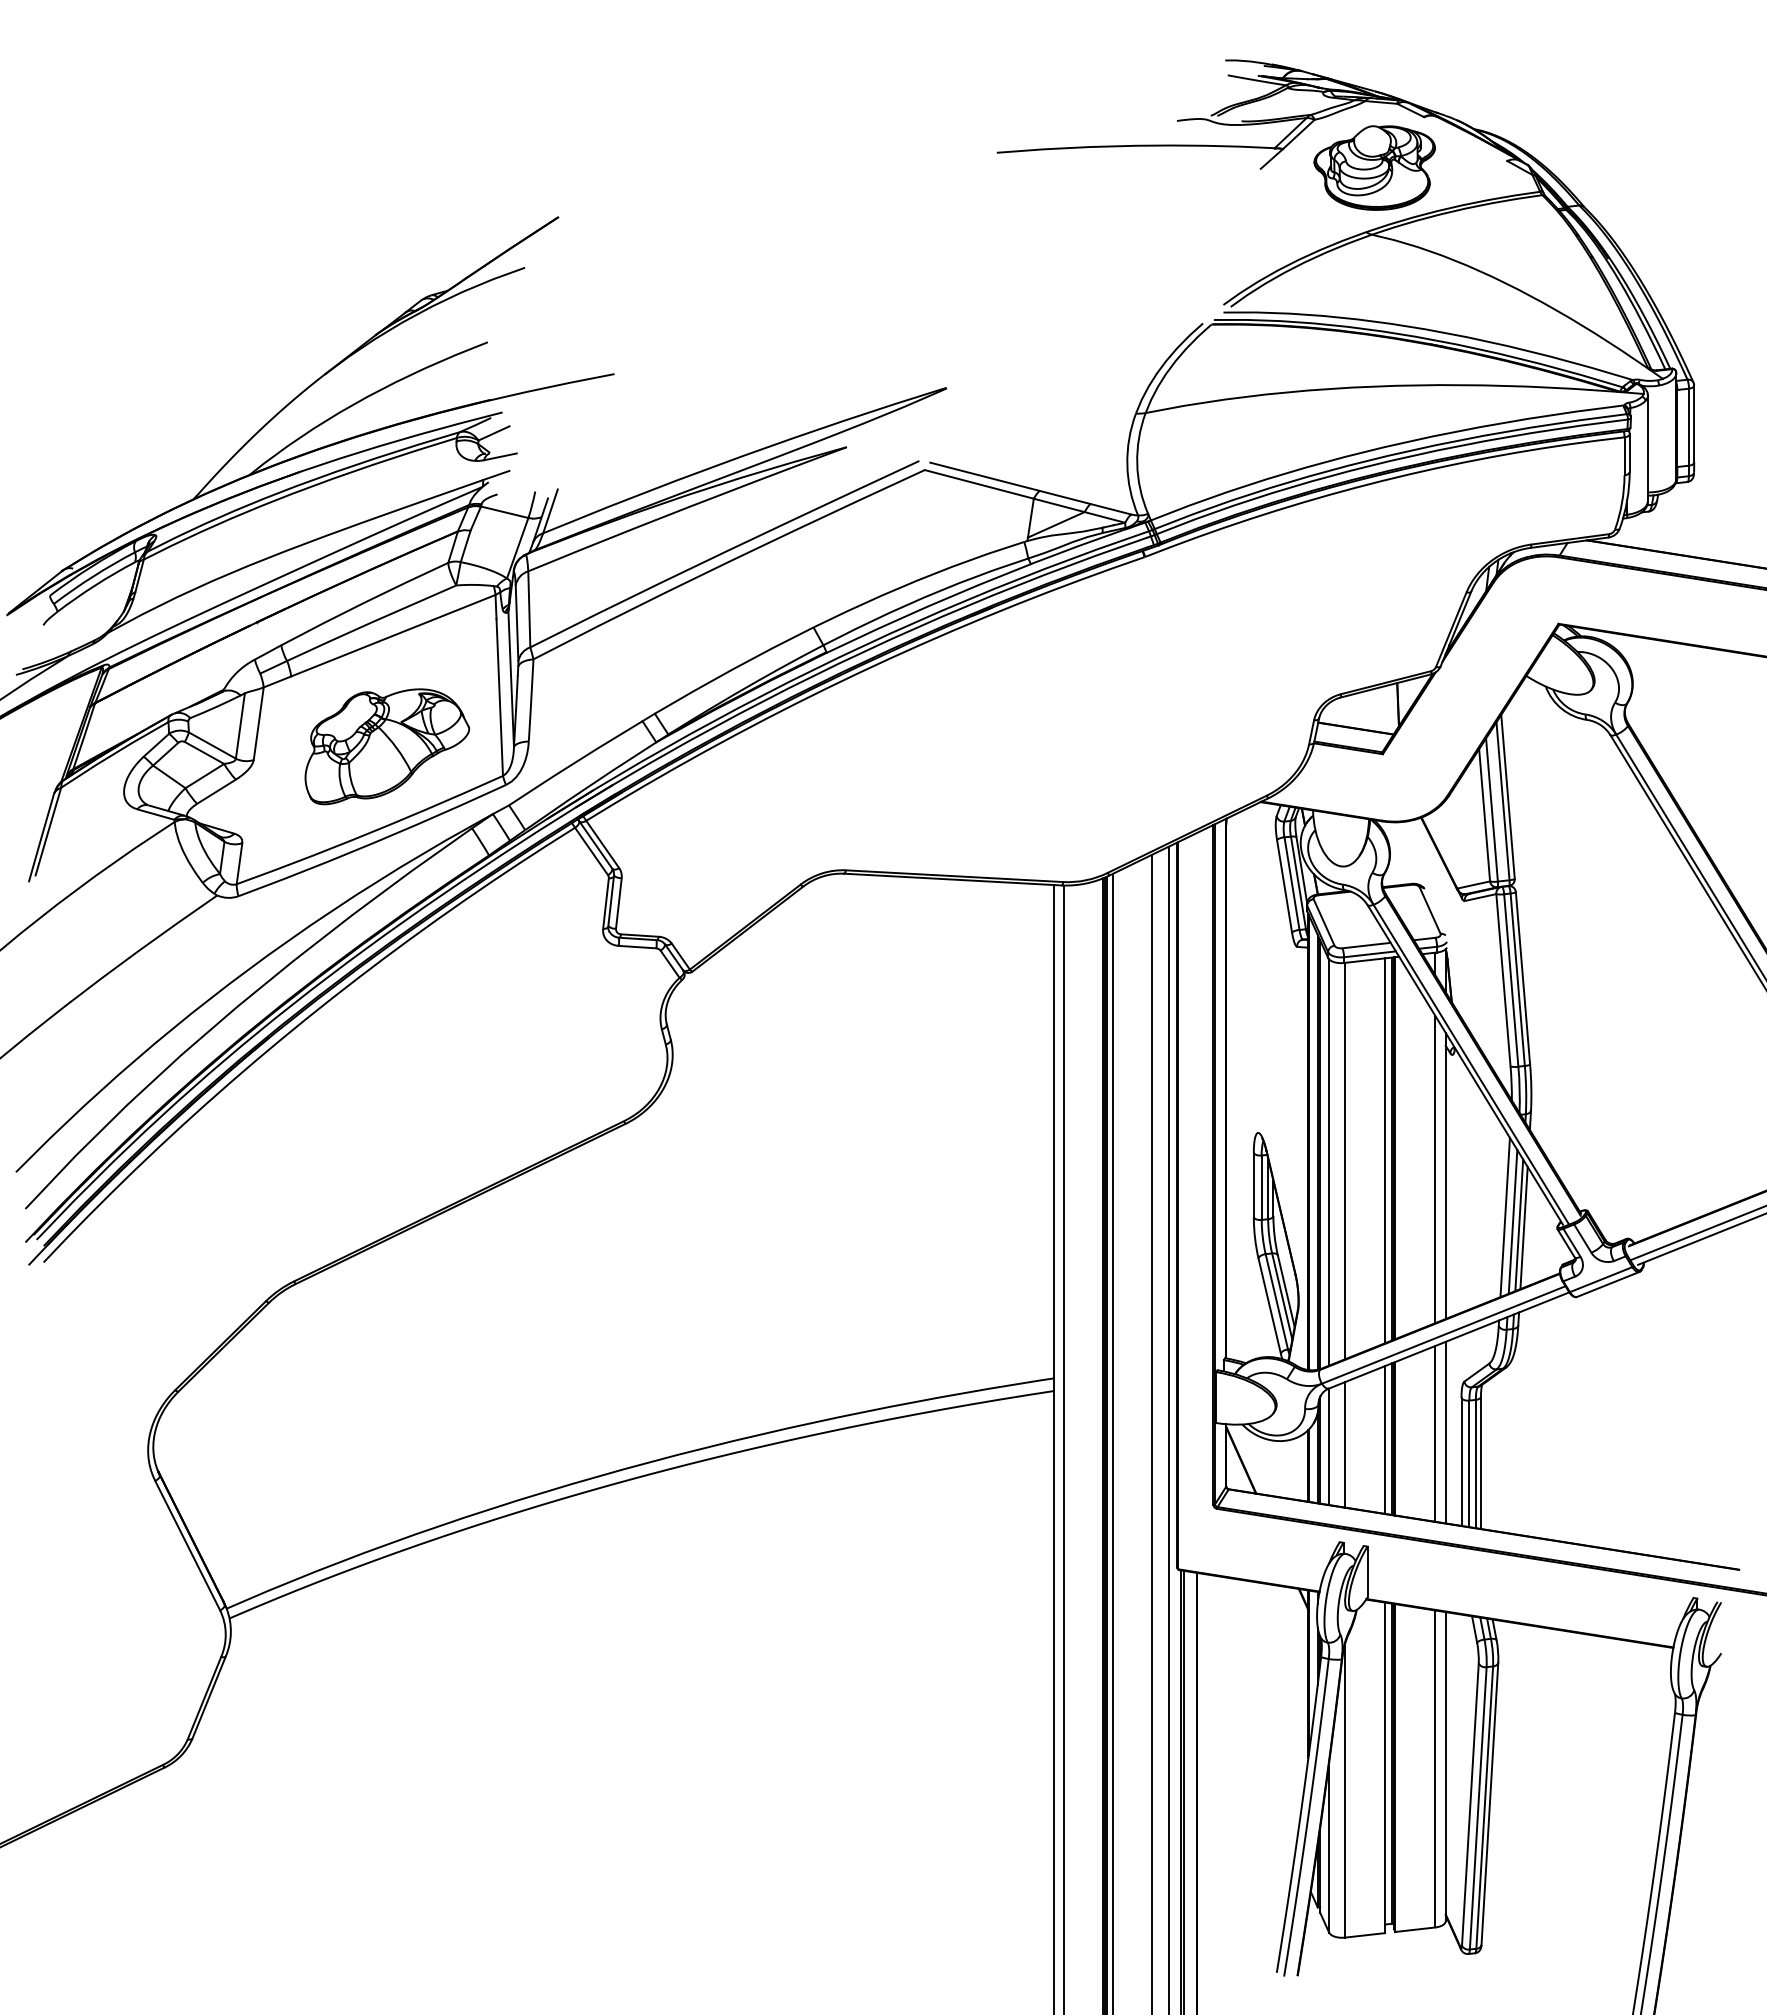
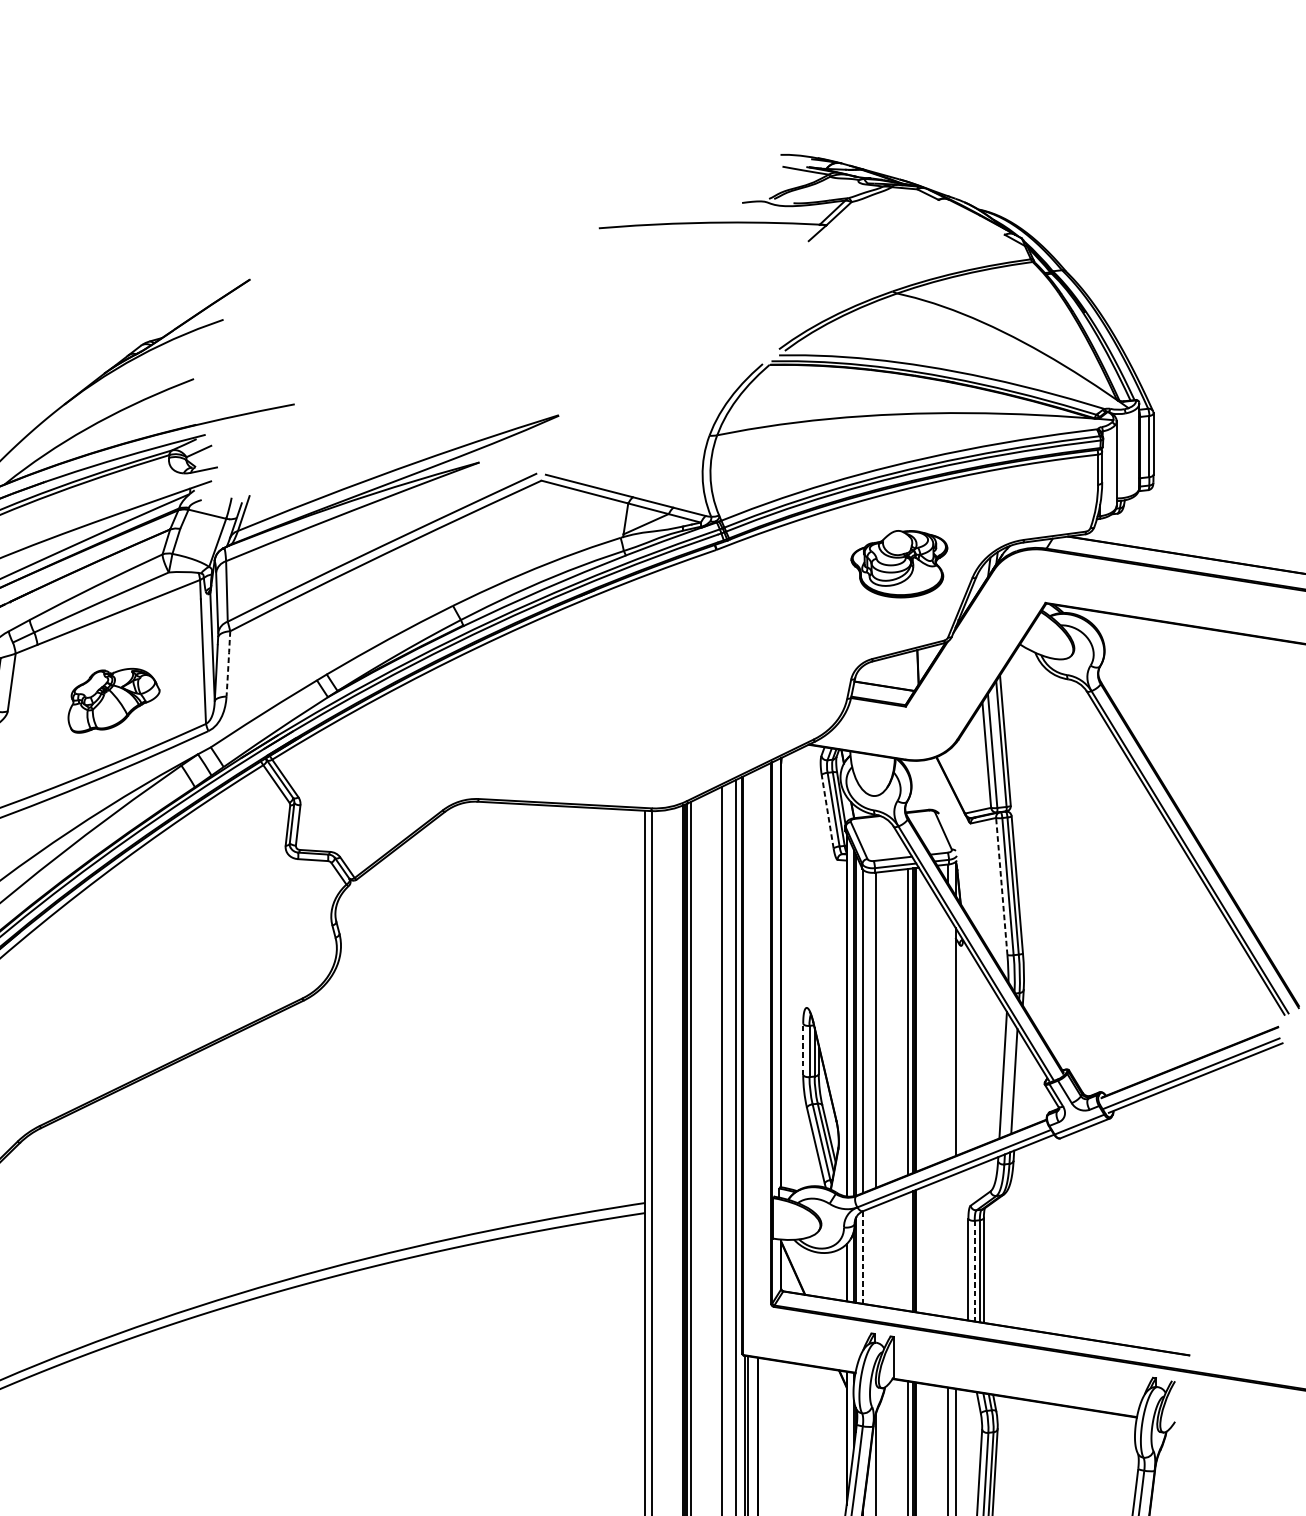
part: (1374, 167) -> (899, 563), moved
line: (531, 700) -> (228, 663), solid -> dashed
part: (387, 746) -> (114, 700), size x0.7
line: (1284, 886) -> (827, 811), solid -> dashed
line: (1503, 980) -> (1001, 886), solid -> dashed
line: (1435, 1169) -> (947, 1036), removed
line: (1253, 1184) -> (802, 1048), solid -> dashed
line: (1512, 1221) -> (1008, 1078), removed
line: (1523, 1227) -> (1017, 1083), removed
line: (1445, 1432) -> (955, 1246), removed
line: (1435, 1433) -> (947, 1246), removed
line: (1385, 1439) -> (907, 1251), removed
line: (1344, 1444) -> (875, 1255), removed
line: (1329, 1447) -> (863, 1258), solid -> dashed
line: (1469, 1464) -> (974, 1271), solid -> dashed

